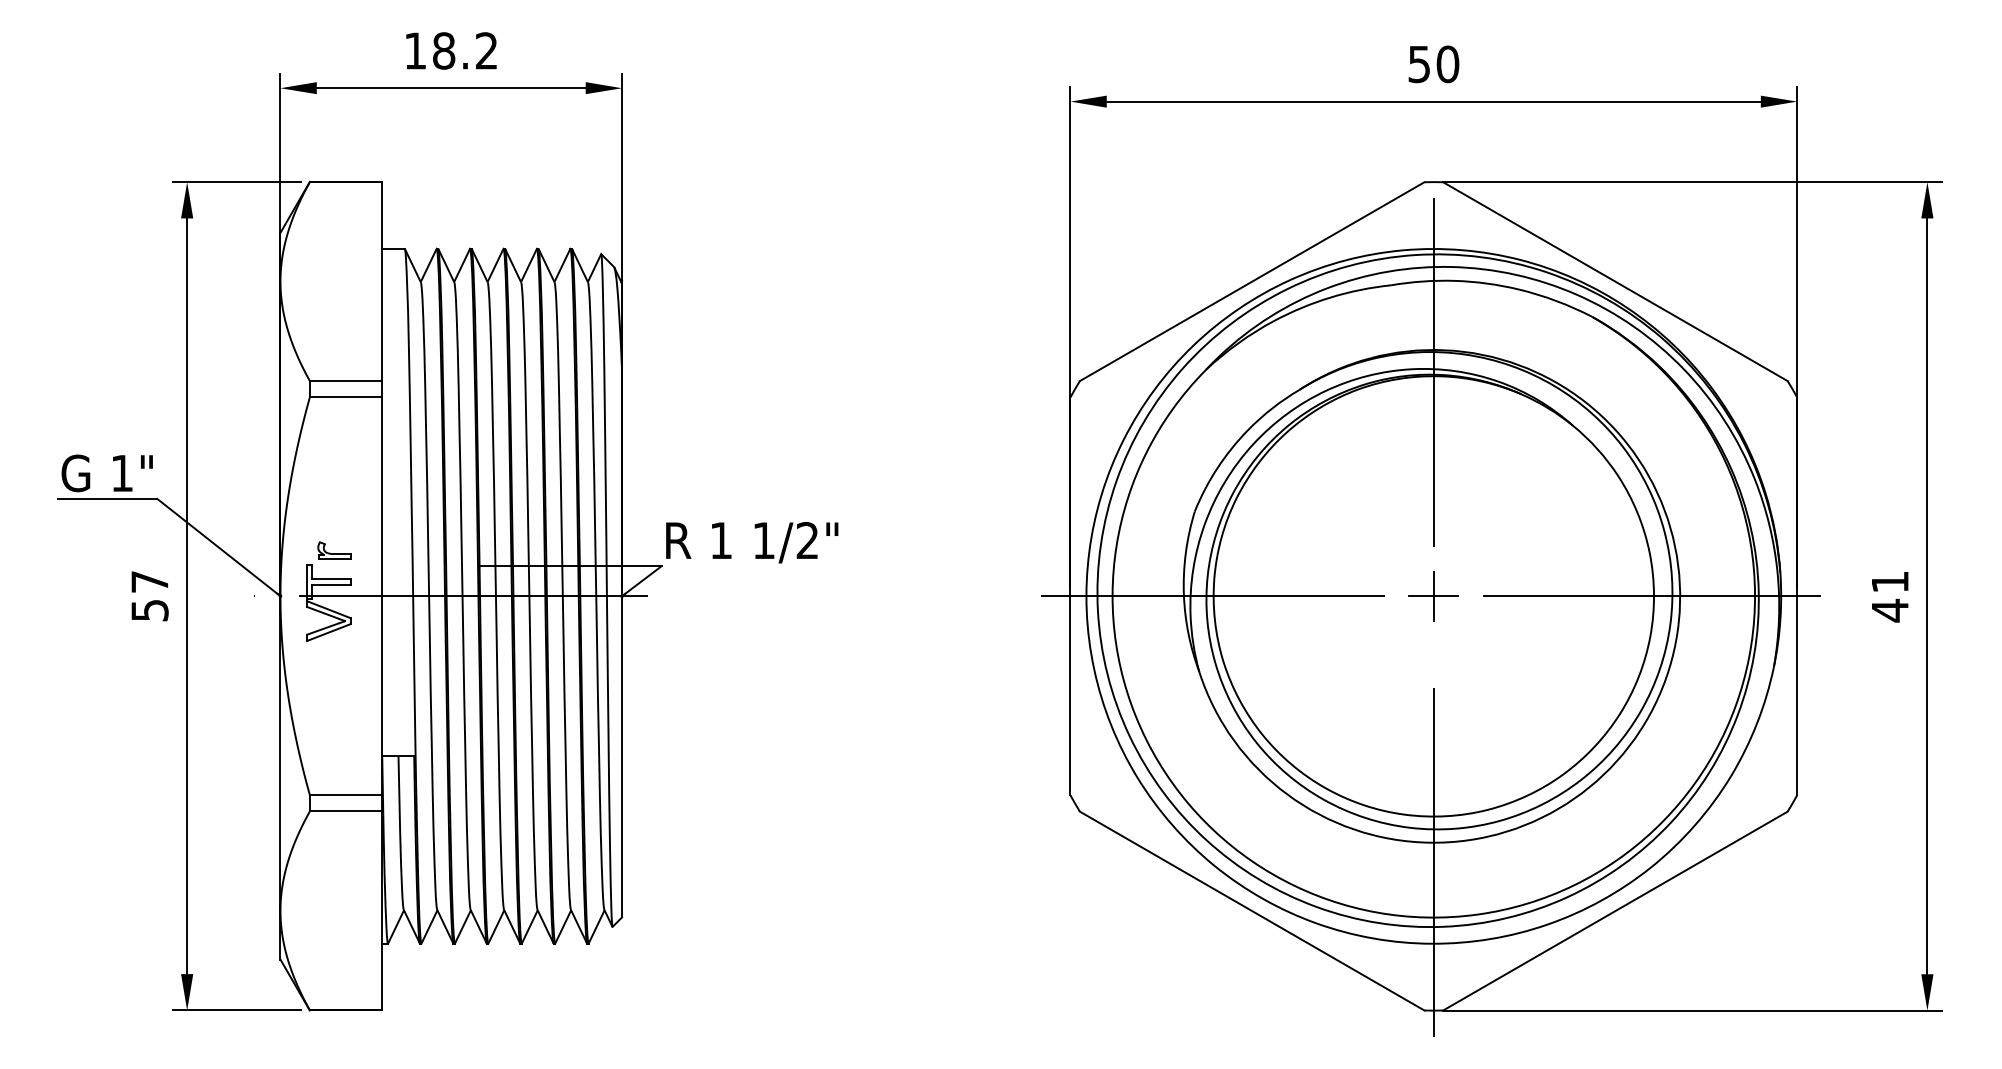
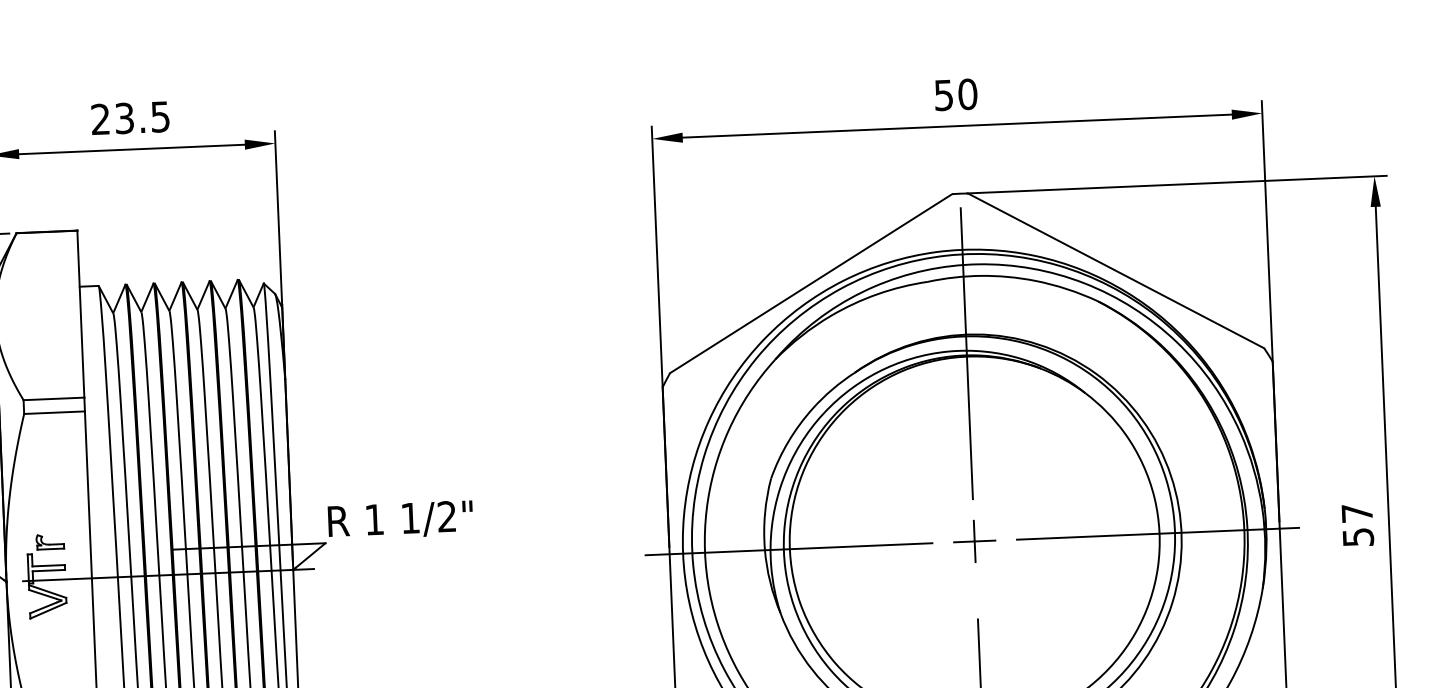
text: (450, 50) -> (130, 117), 18.2 -> 23.5
text: (1890, 596) -> (1358, 525), 41 -> 57

